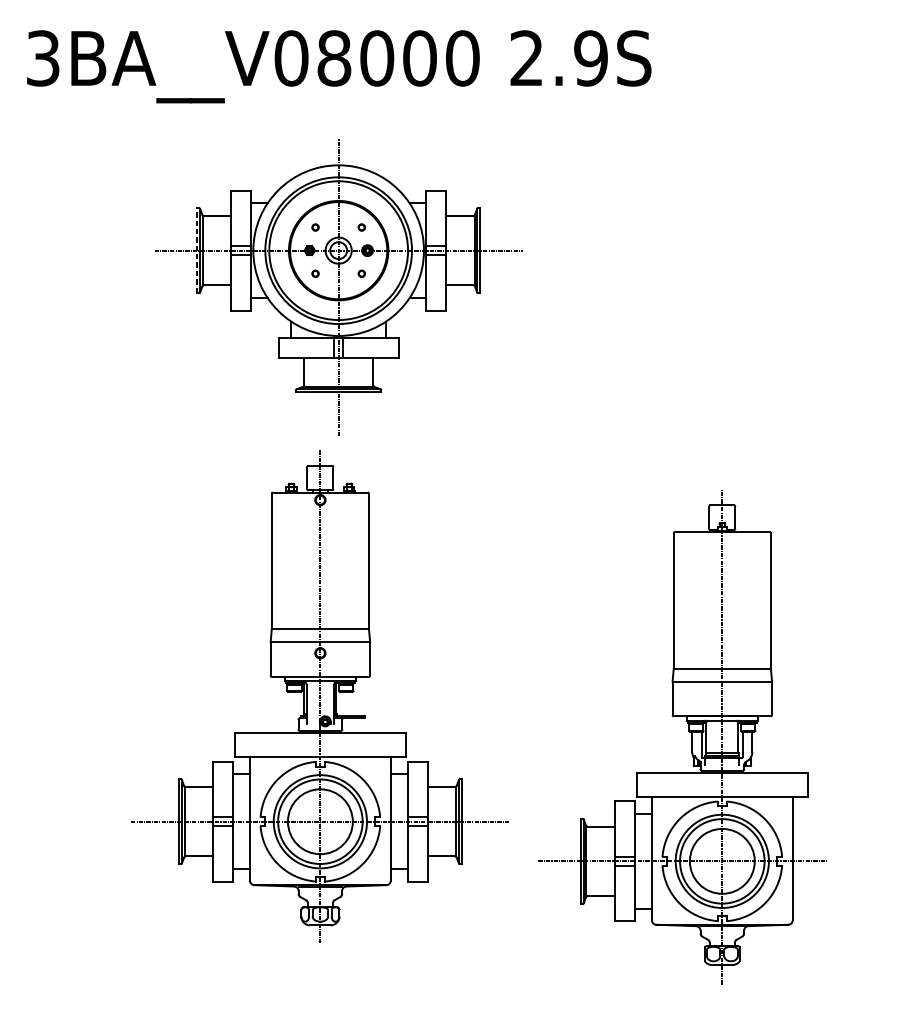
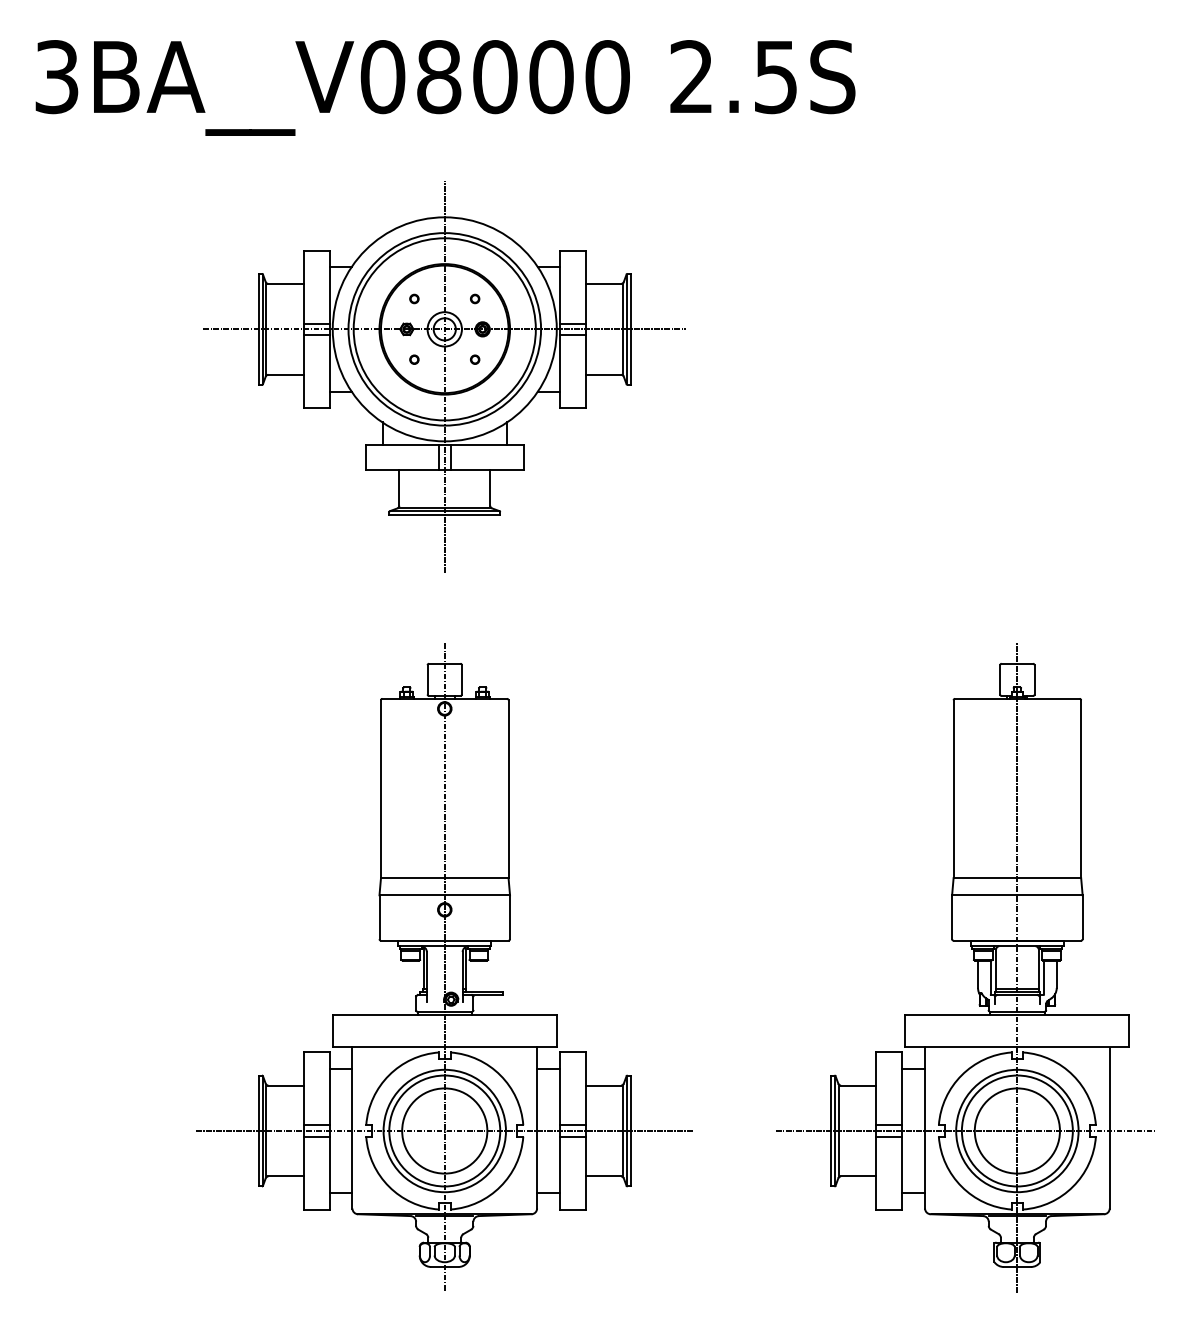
text: (590, 58) -> (775, 76), 2.9S -> 2.5S
line: (196, 250) -> (258, 328), dashed -> solid
part: (320, 696) -> (444, 966), moved
part: (688, 731) -> (973, 960), moved

